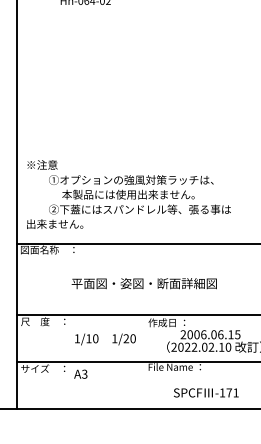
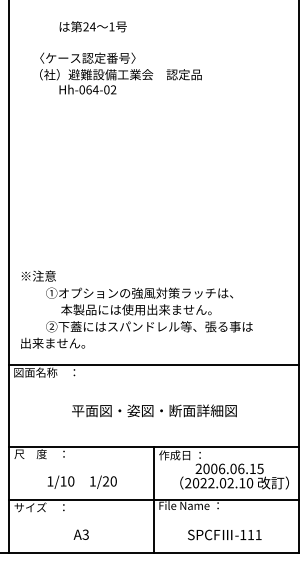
text: (104, 338) -> (81, 481), moved
line: (144, 361) -> (154, 499), added
text: (80, 374) -> (80, 534), moved
text: (228, 393) -> (250, 535), -171 -> -111

